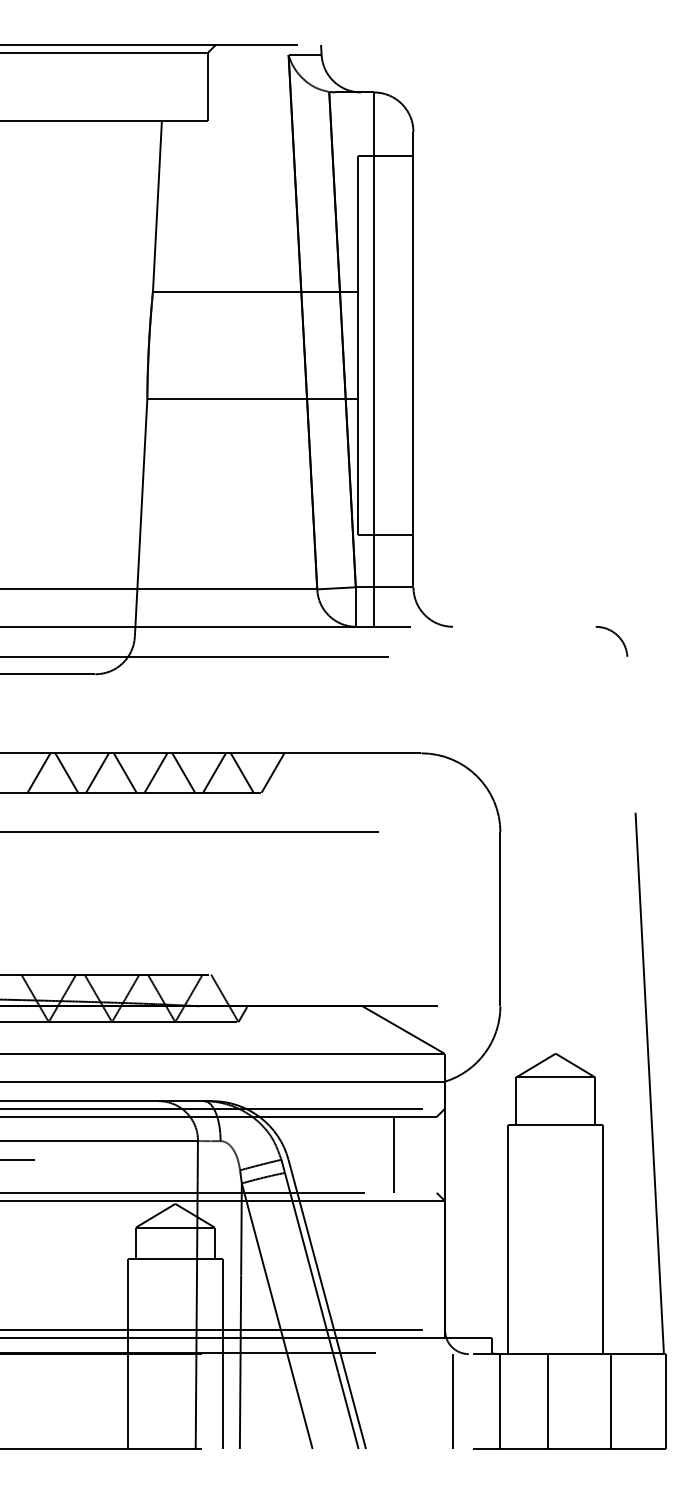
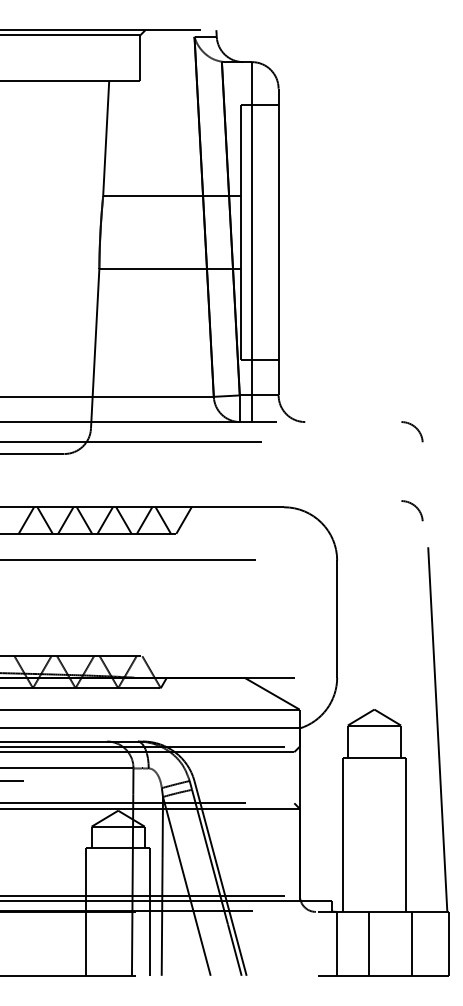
arc: (616, 753) -> (415, 507), added
line: (393, 1154) -> (265, 777), removed
line: (453, 1401) -> (305, 943), removed

